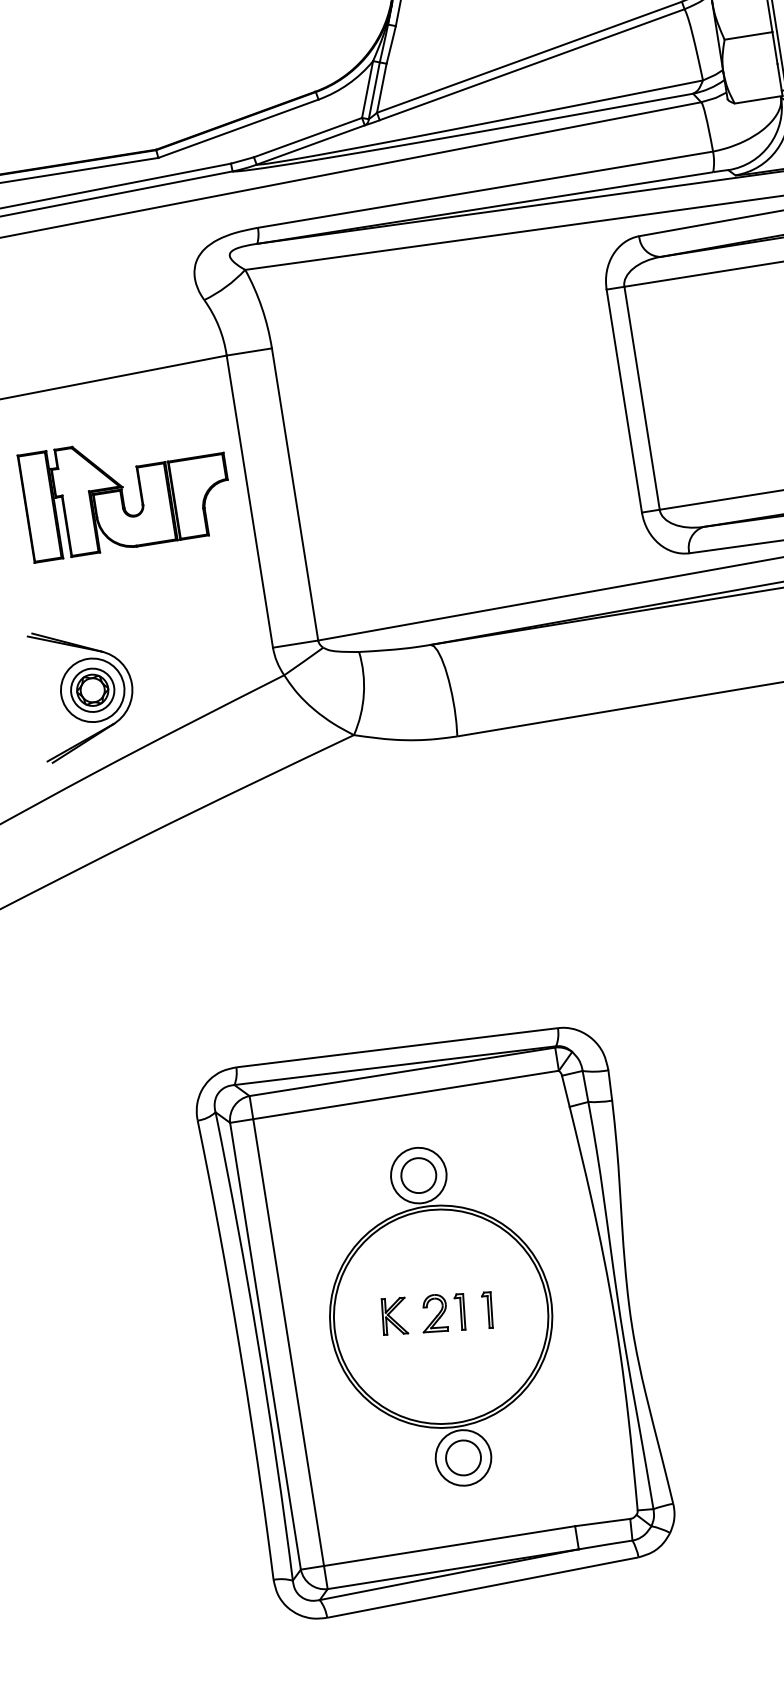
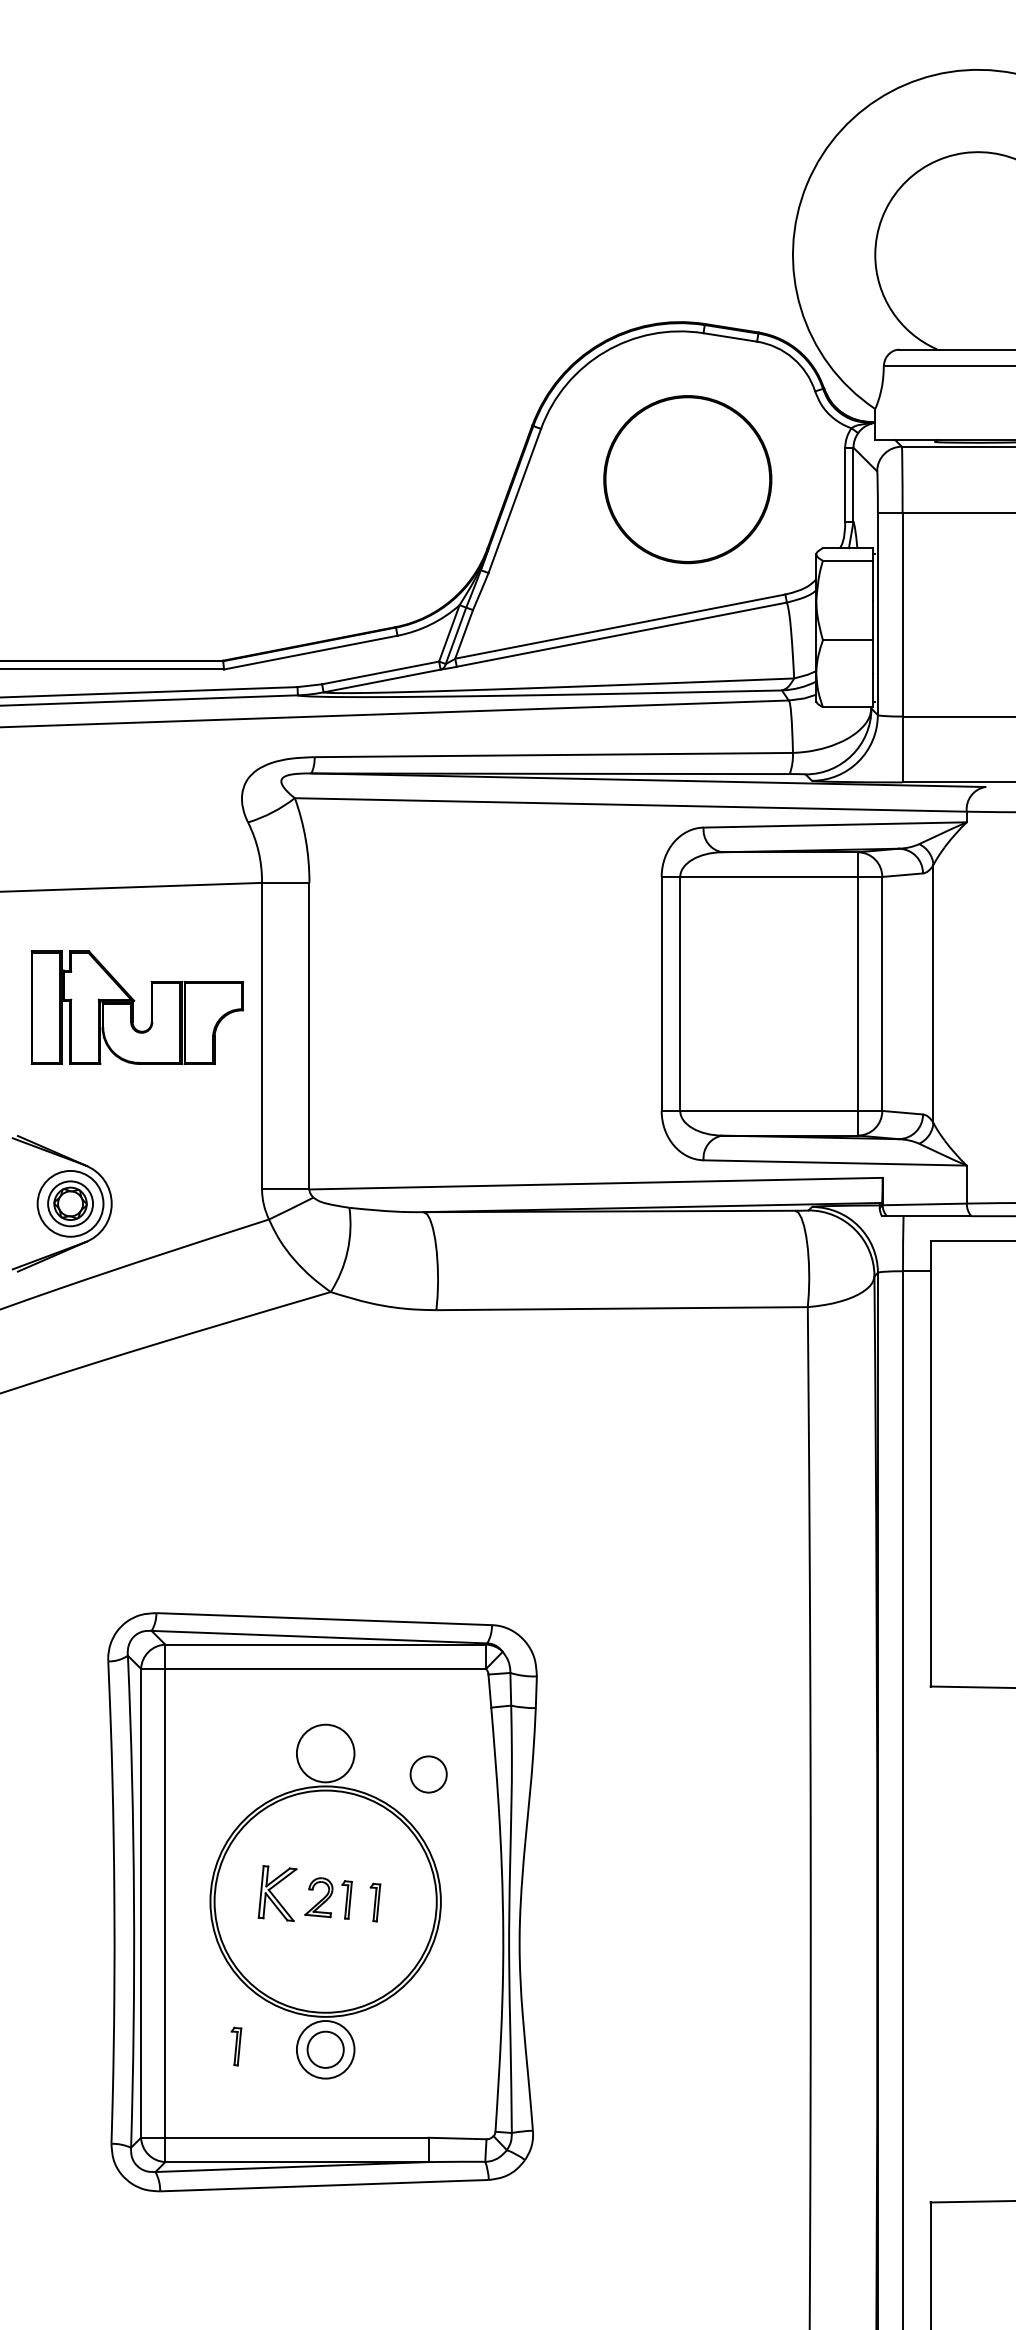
circle: (418, 1175) -> (428, 1774), moved
part: (394, 1316) -> (277, 1893), size x1.4
part: (378, 1468) -> (236, 2046), added

